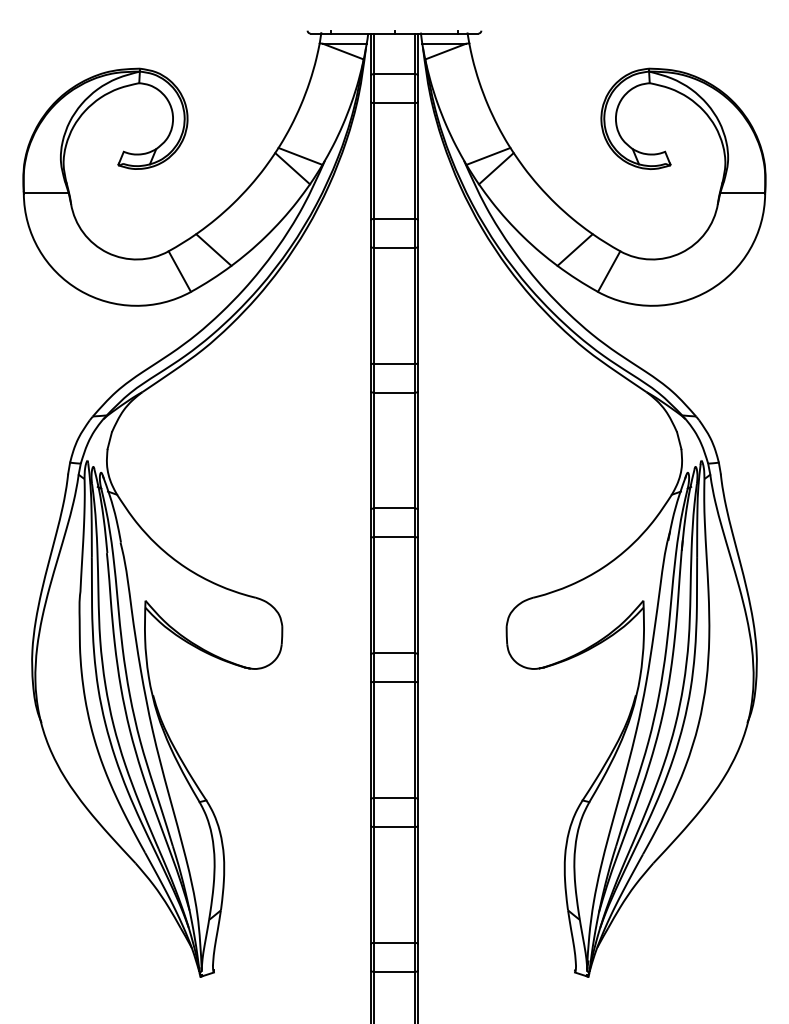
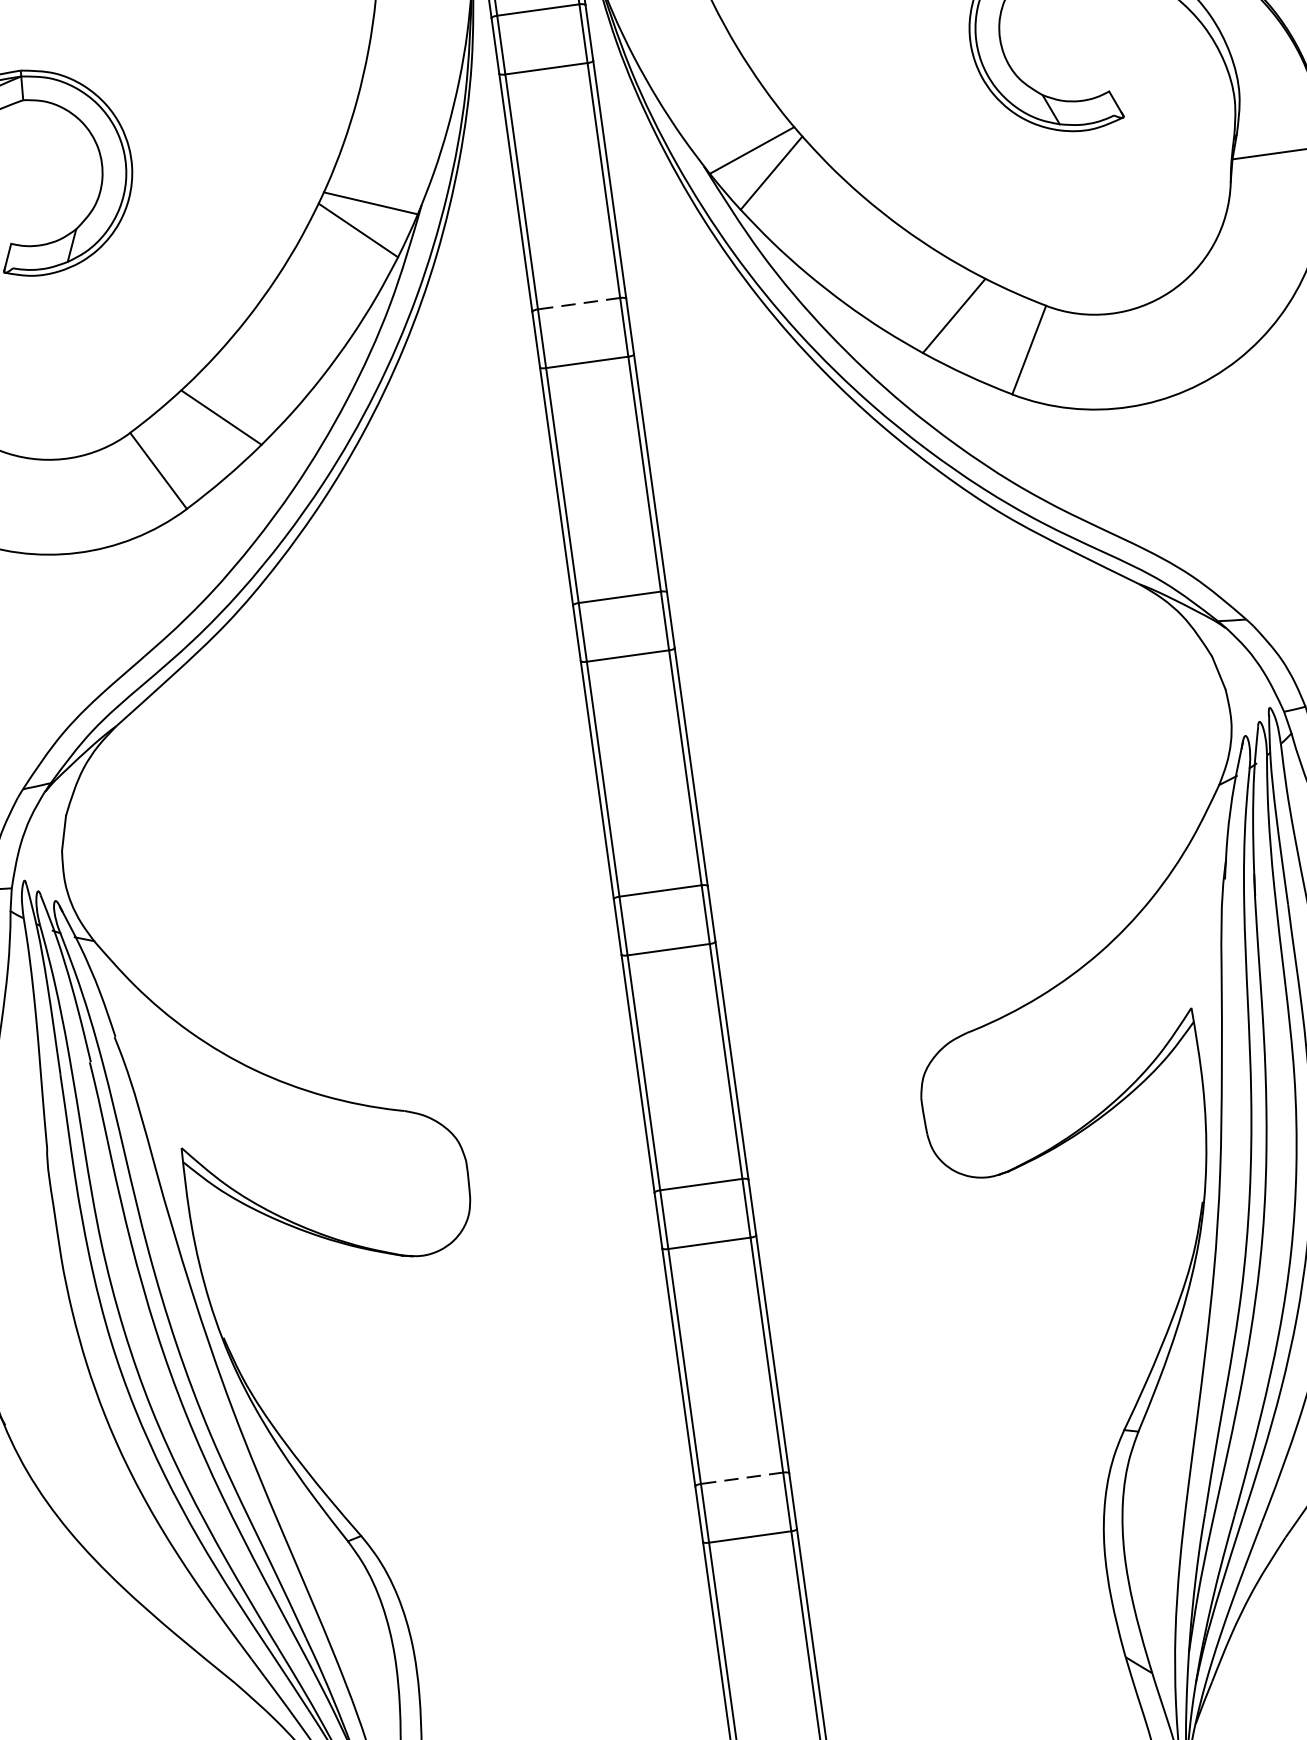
line: (394, 218) -> (578, 302), solid -> dashed
line: (394, 798) -> (742, 1479), solid -> dashed

